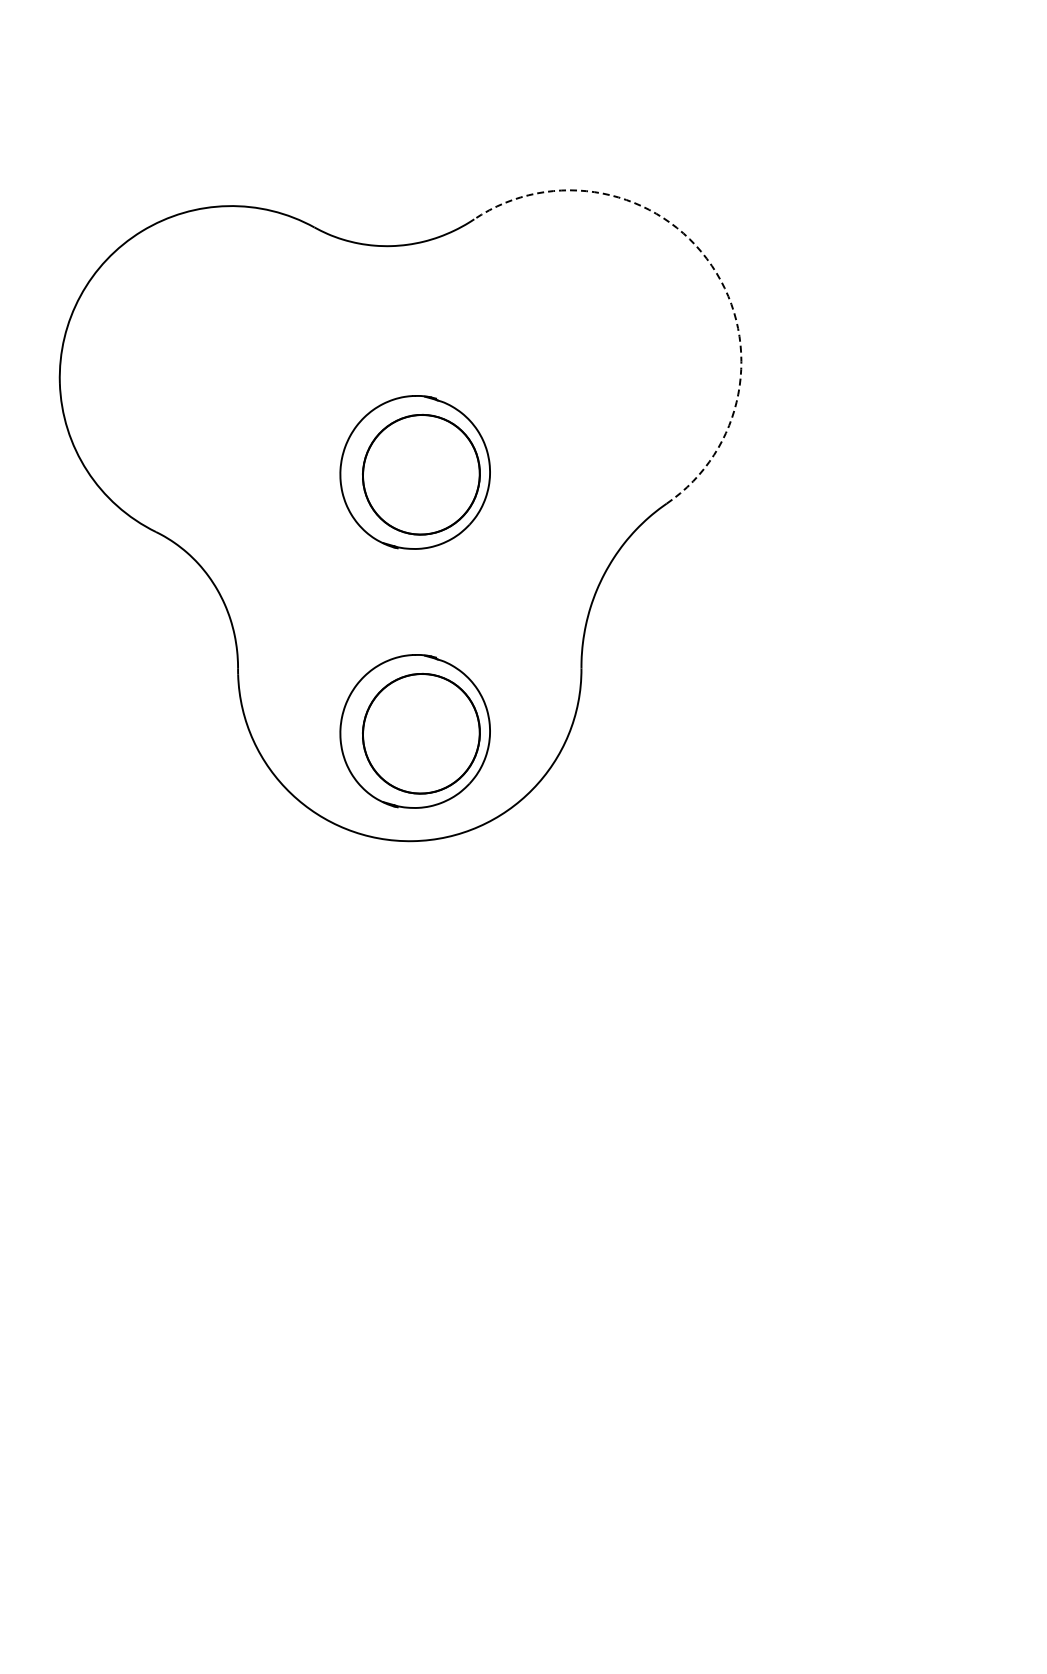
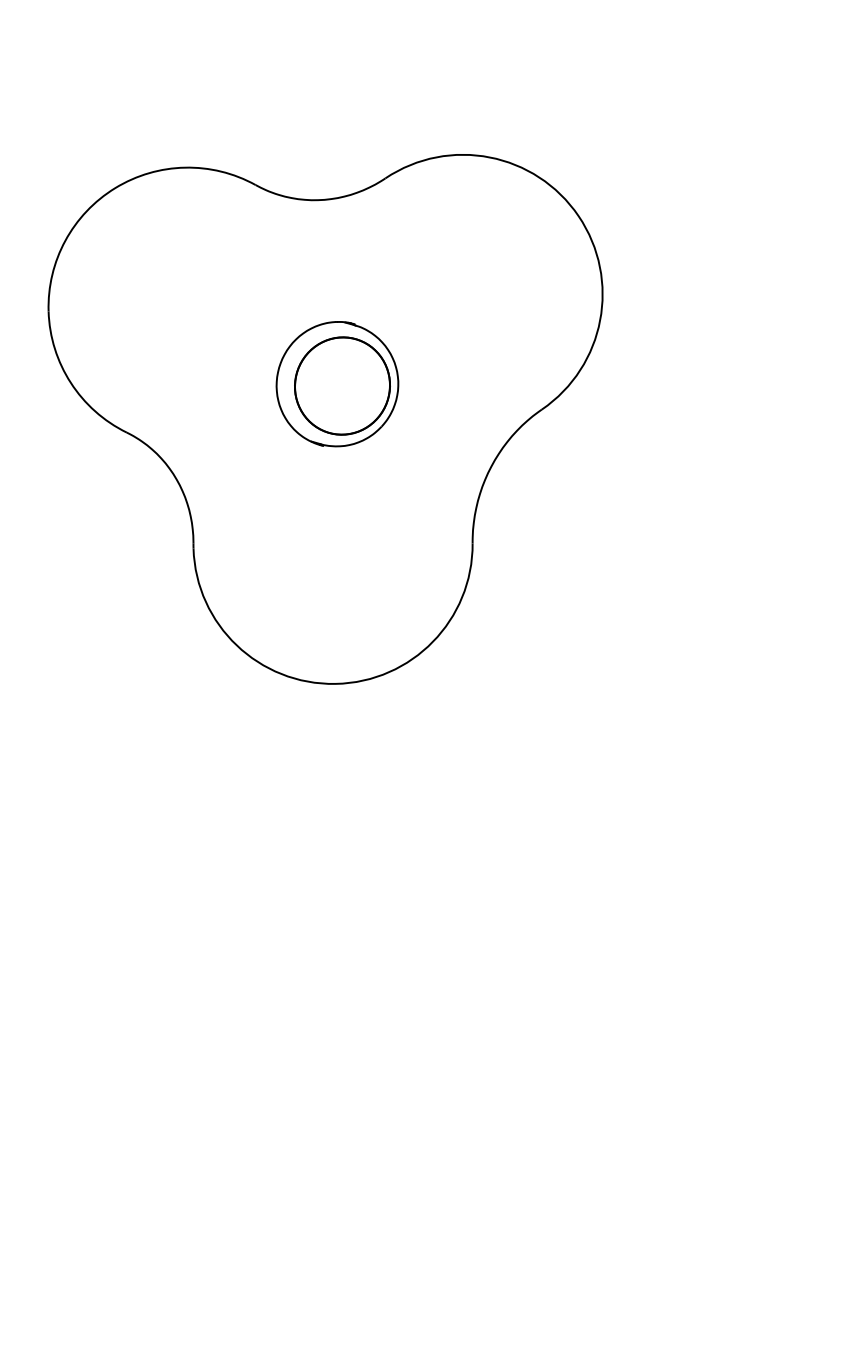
arc: (711, 265) -> (578, 215), dashed -> solid
part: (414, 731) -> (336, 594), removed

